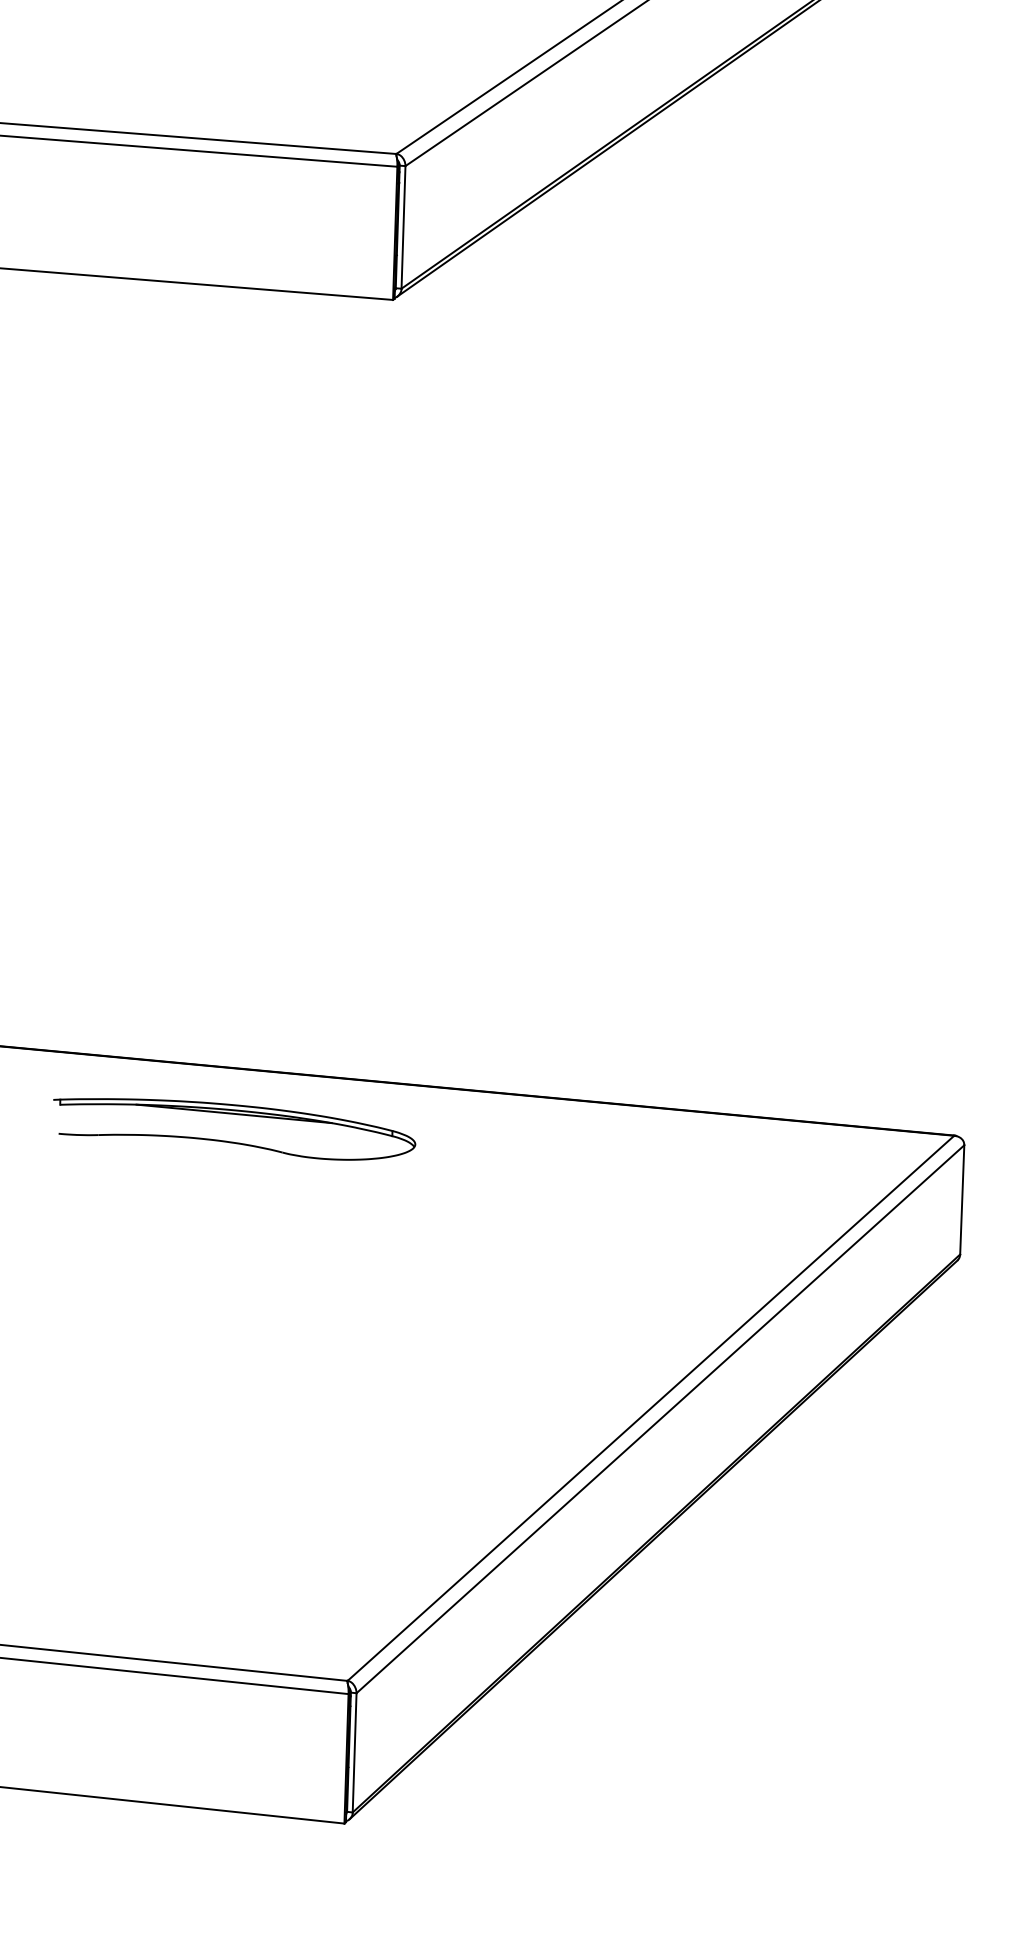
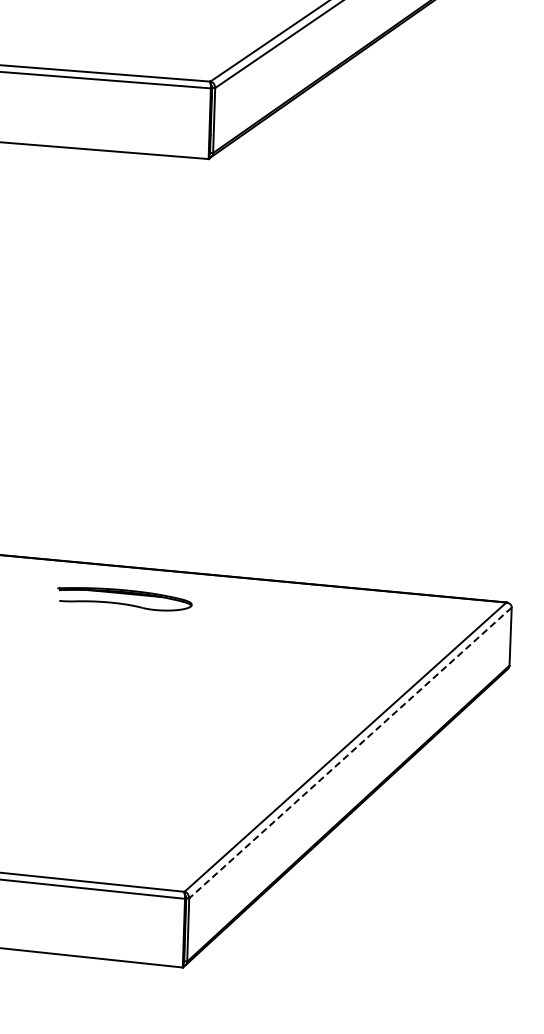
part: (234, 1129) -> (124, 599), size x0.7
line: (660, 1420) -> (350, 753), solid -> dashed

